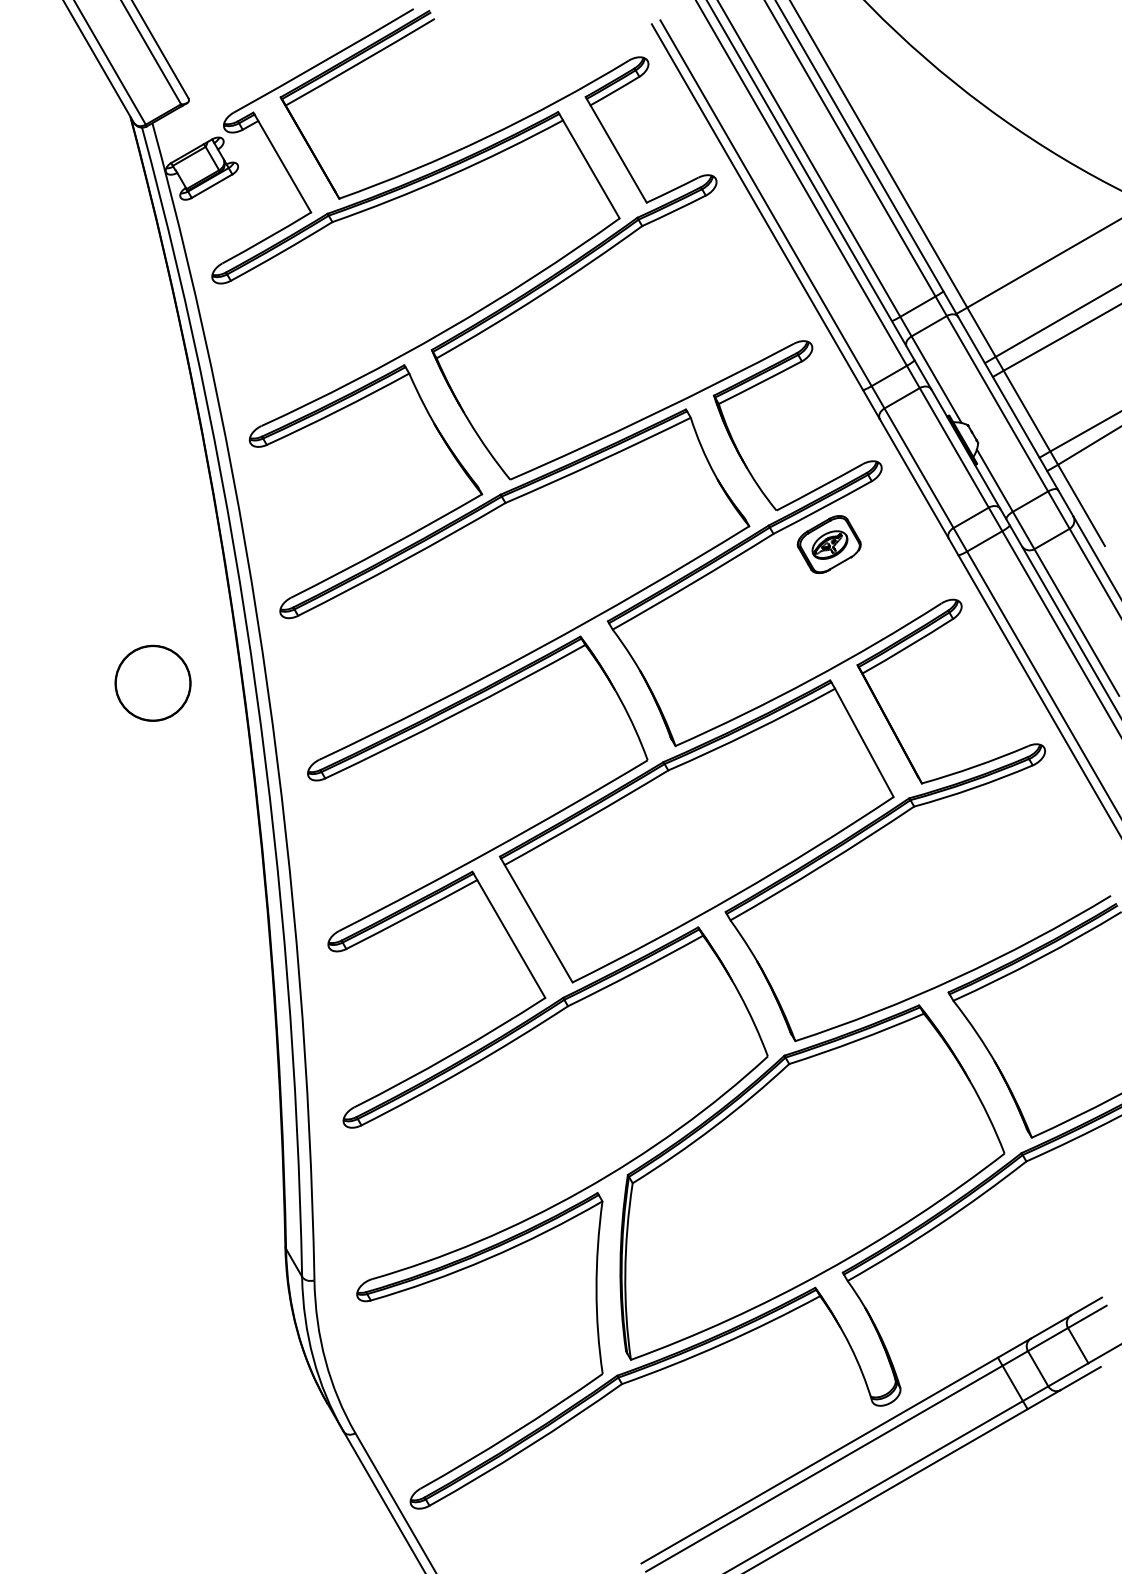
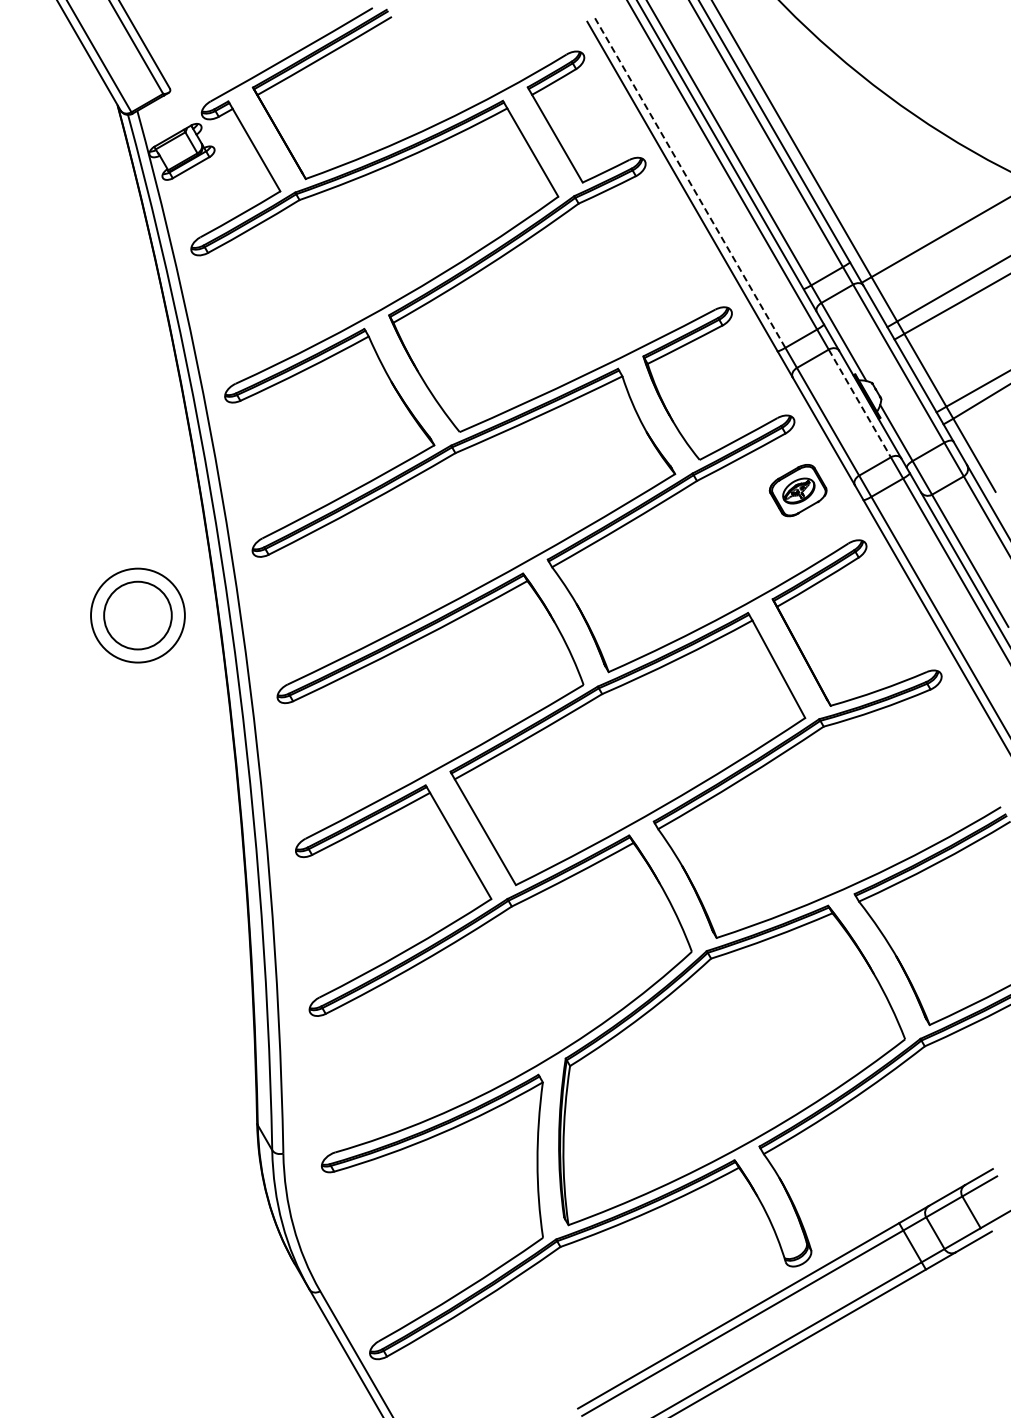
line: (765, 202) -> (689, 182), solid -> dashed
line: (955, 447) -> (860, 403), solid -> dashed
part: (828, 544) -> (797, 490), moved
circle: (152, 683) -> (137, 615), size x1.4

